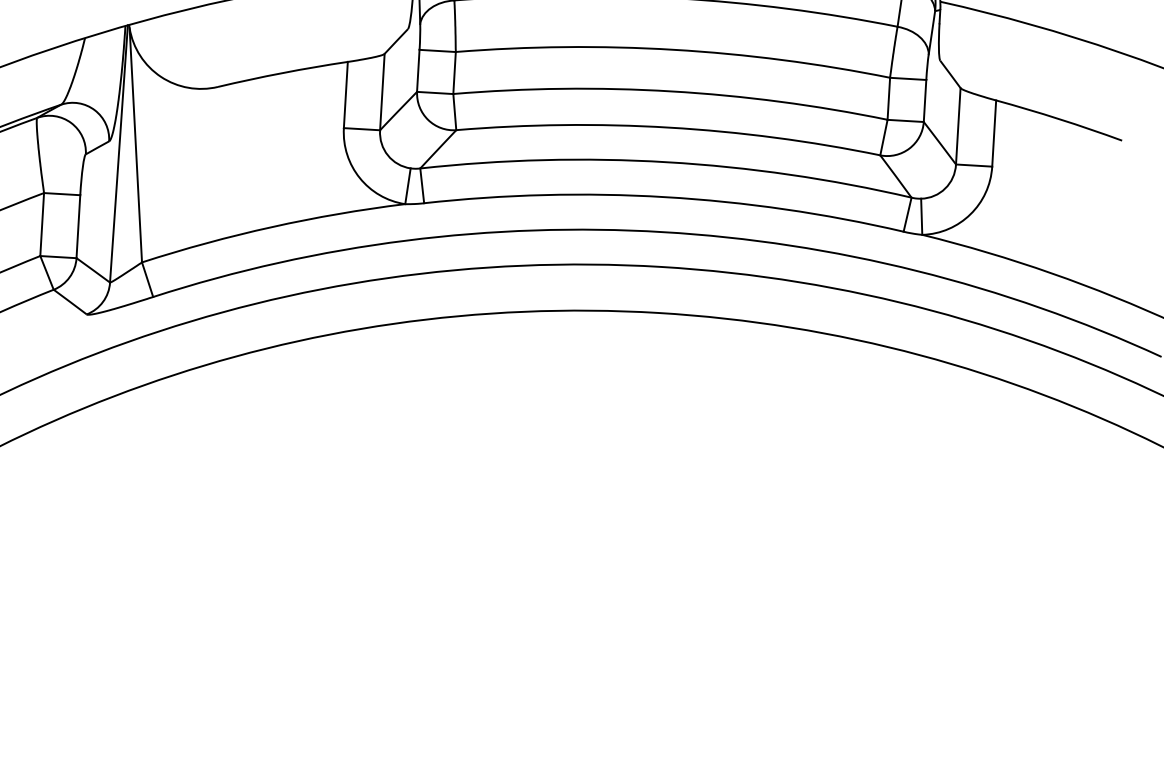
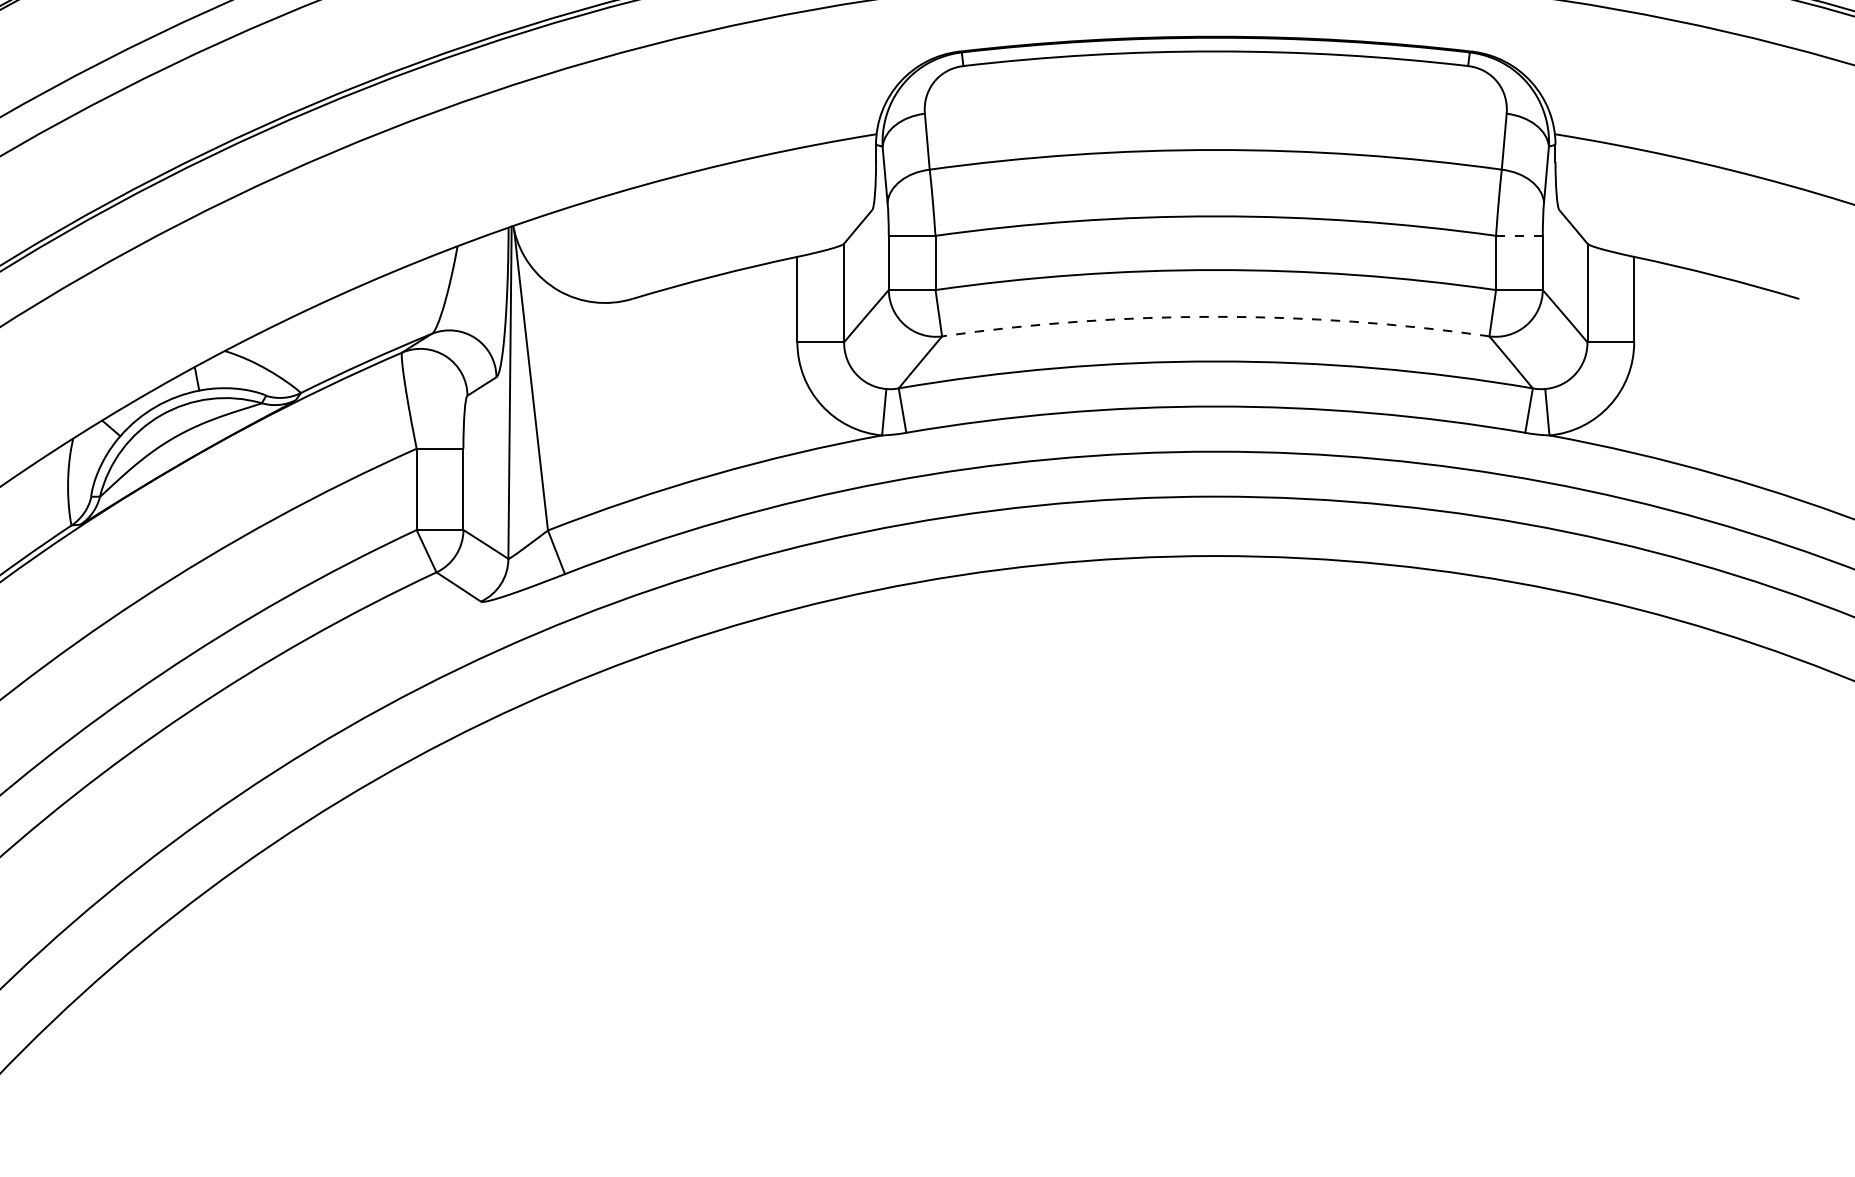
line: (908, 78) -> (1519, 235), solid -> dashed
arc: (669, 127) -> (1215, 316), solid -> dashed

